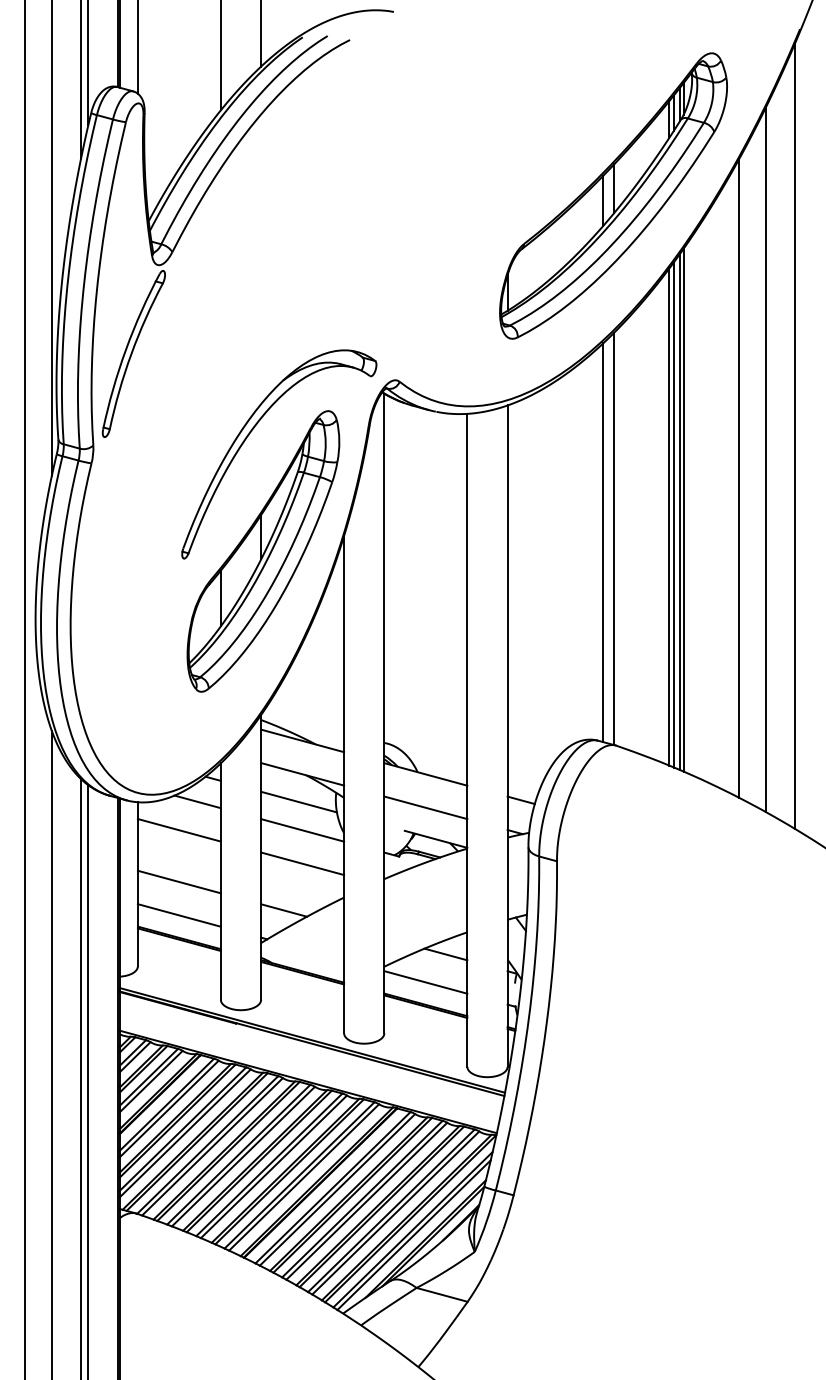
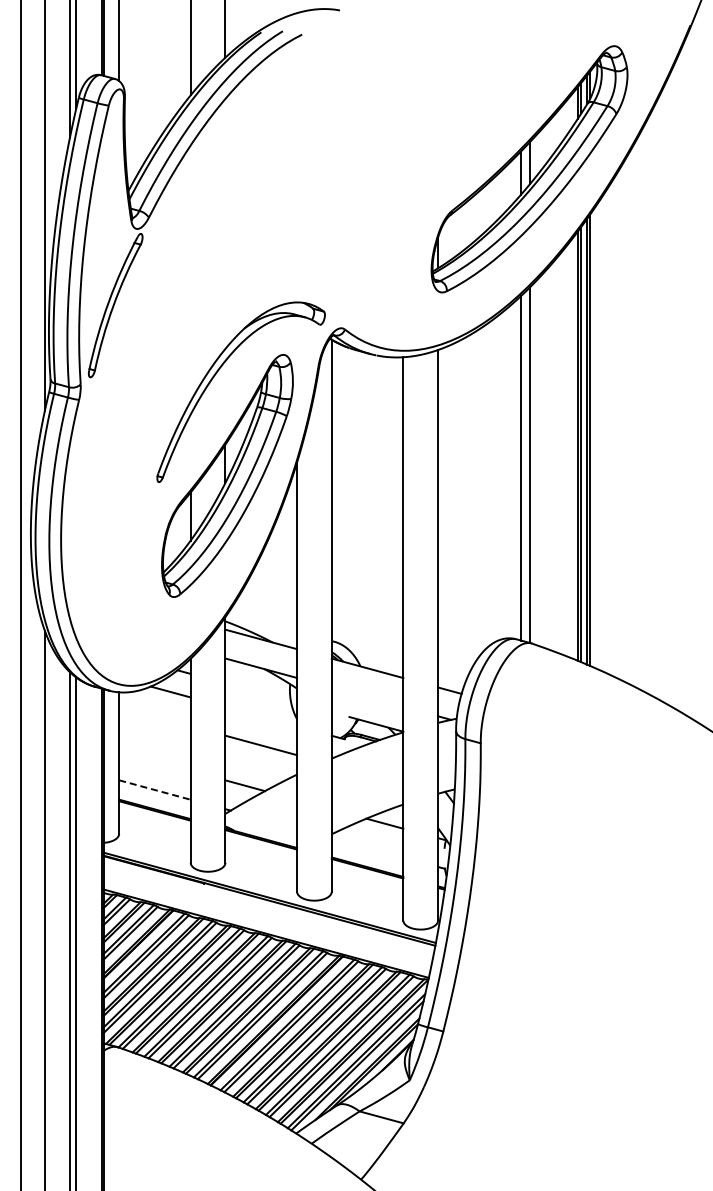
line: (795, 436) -> (686, 376), removed
line: (766, 459) -> (661, 396), removed
line: (738, 477) -> (637, 412), removed
line: (298, 802) -> (257, 692), removed
line: (425, 807) -> (367, 696), removed
line: (178, 830) -> (154, 716), removed
line: (302, 830) -> (261, 716), removed
line: (178, 881) -> (154, 760), removed
line: (180, 916) -> (155, 790), solid -> dashed
line: (425, 982) -> (367, 847), removed

